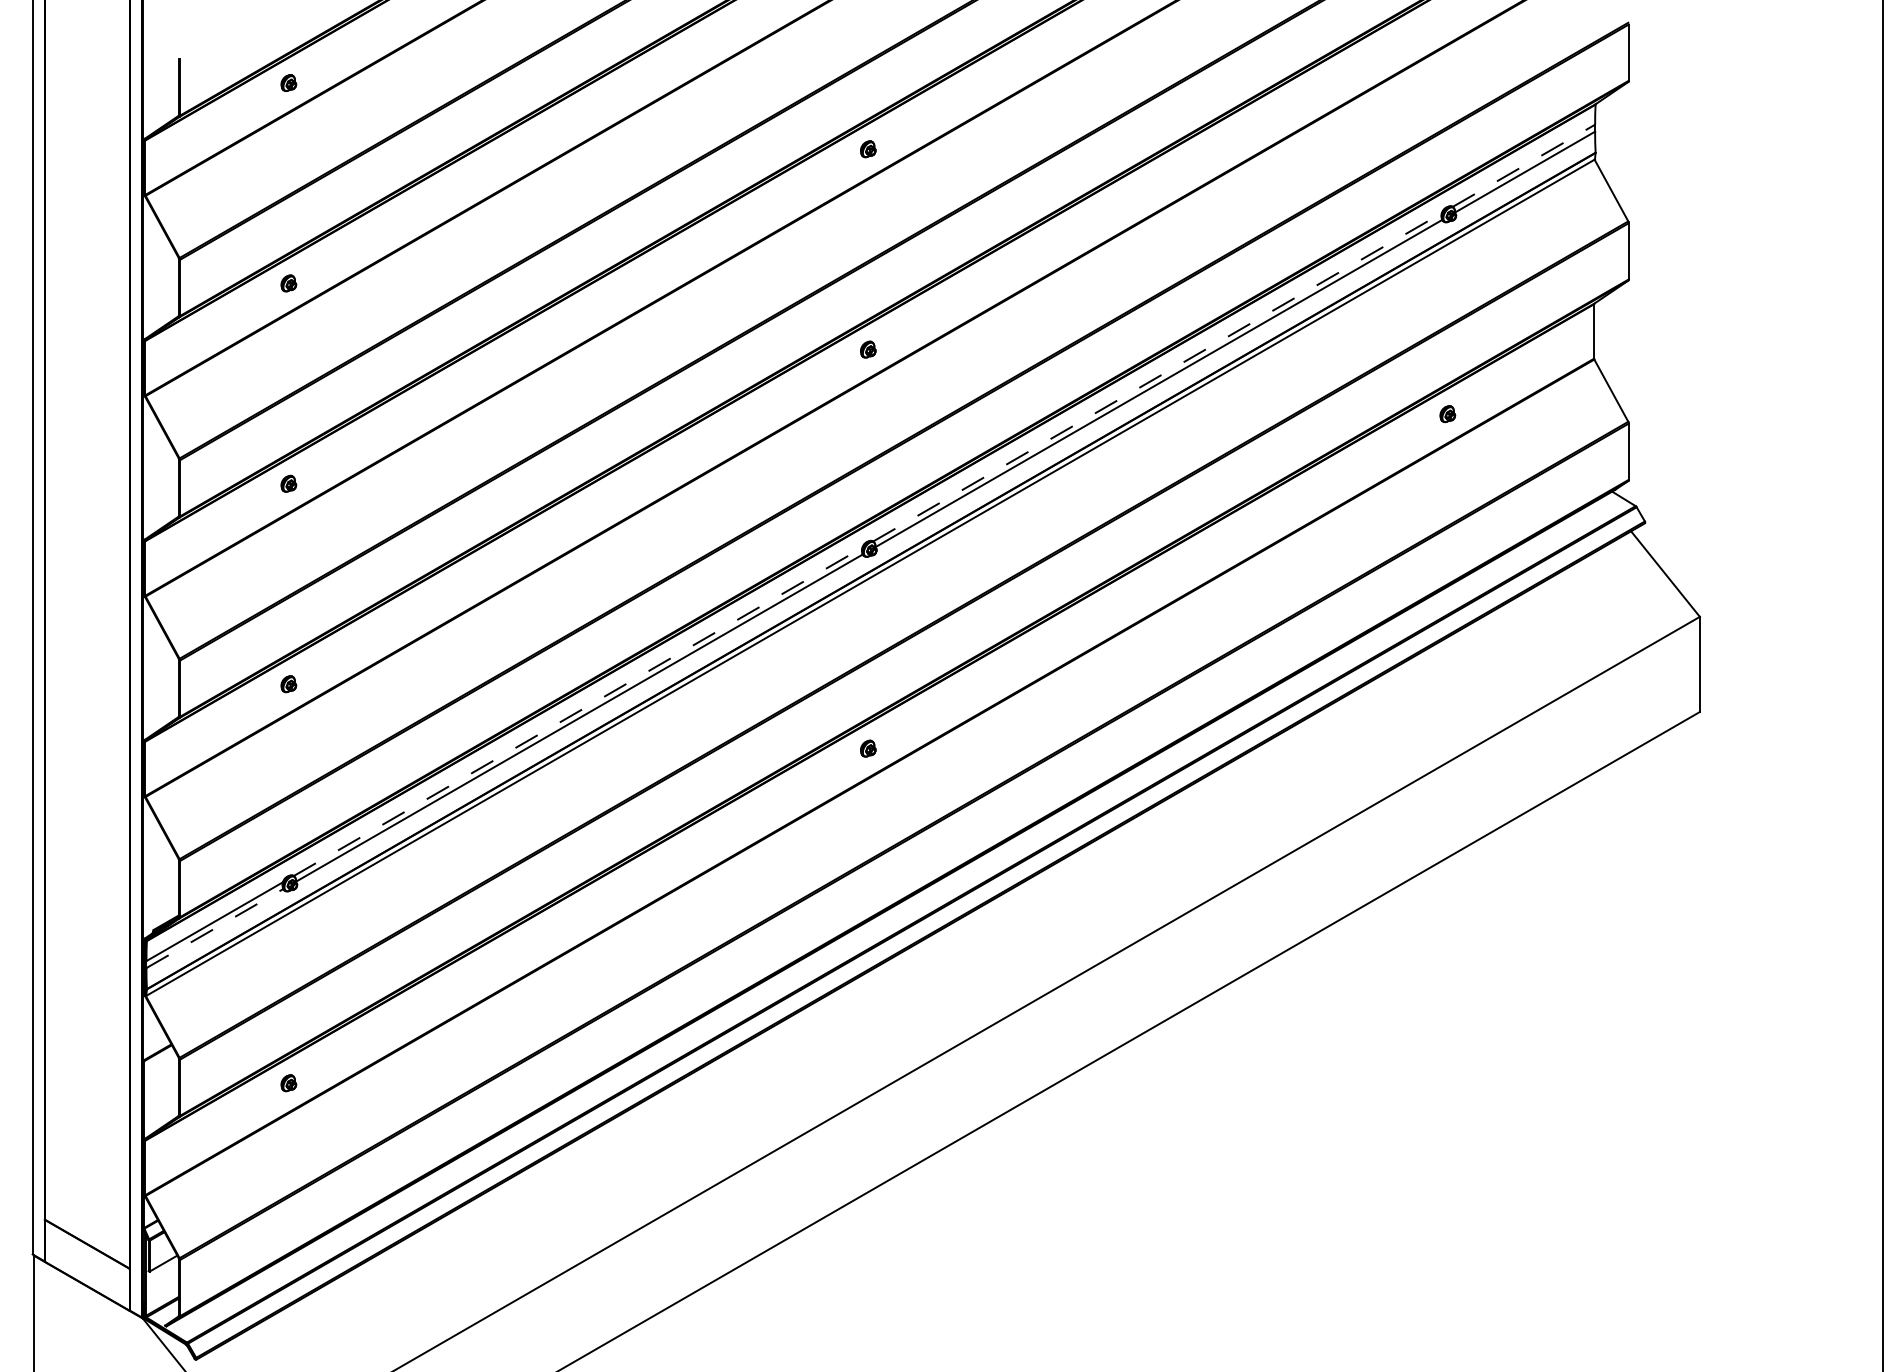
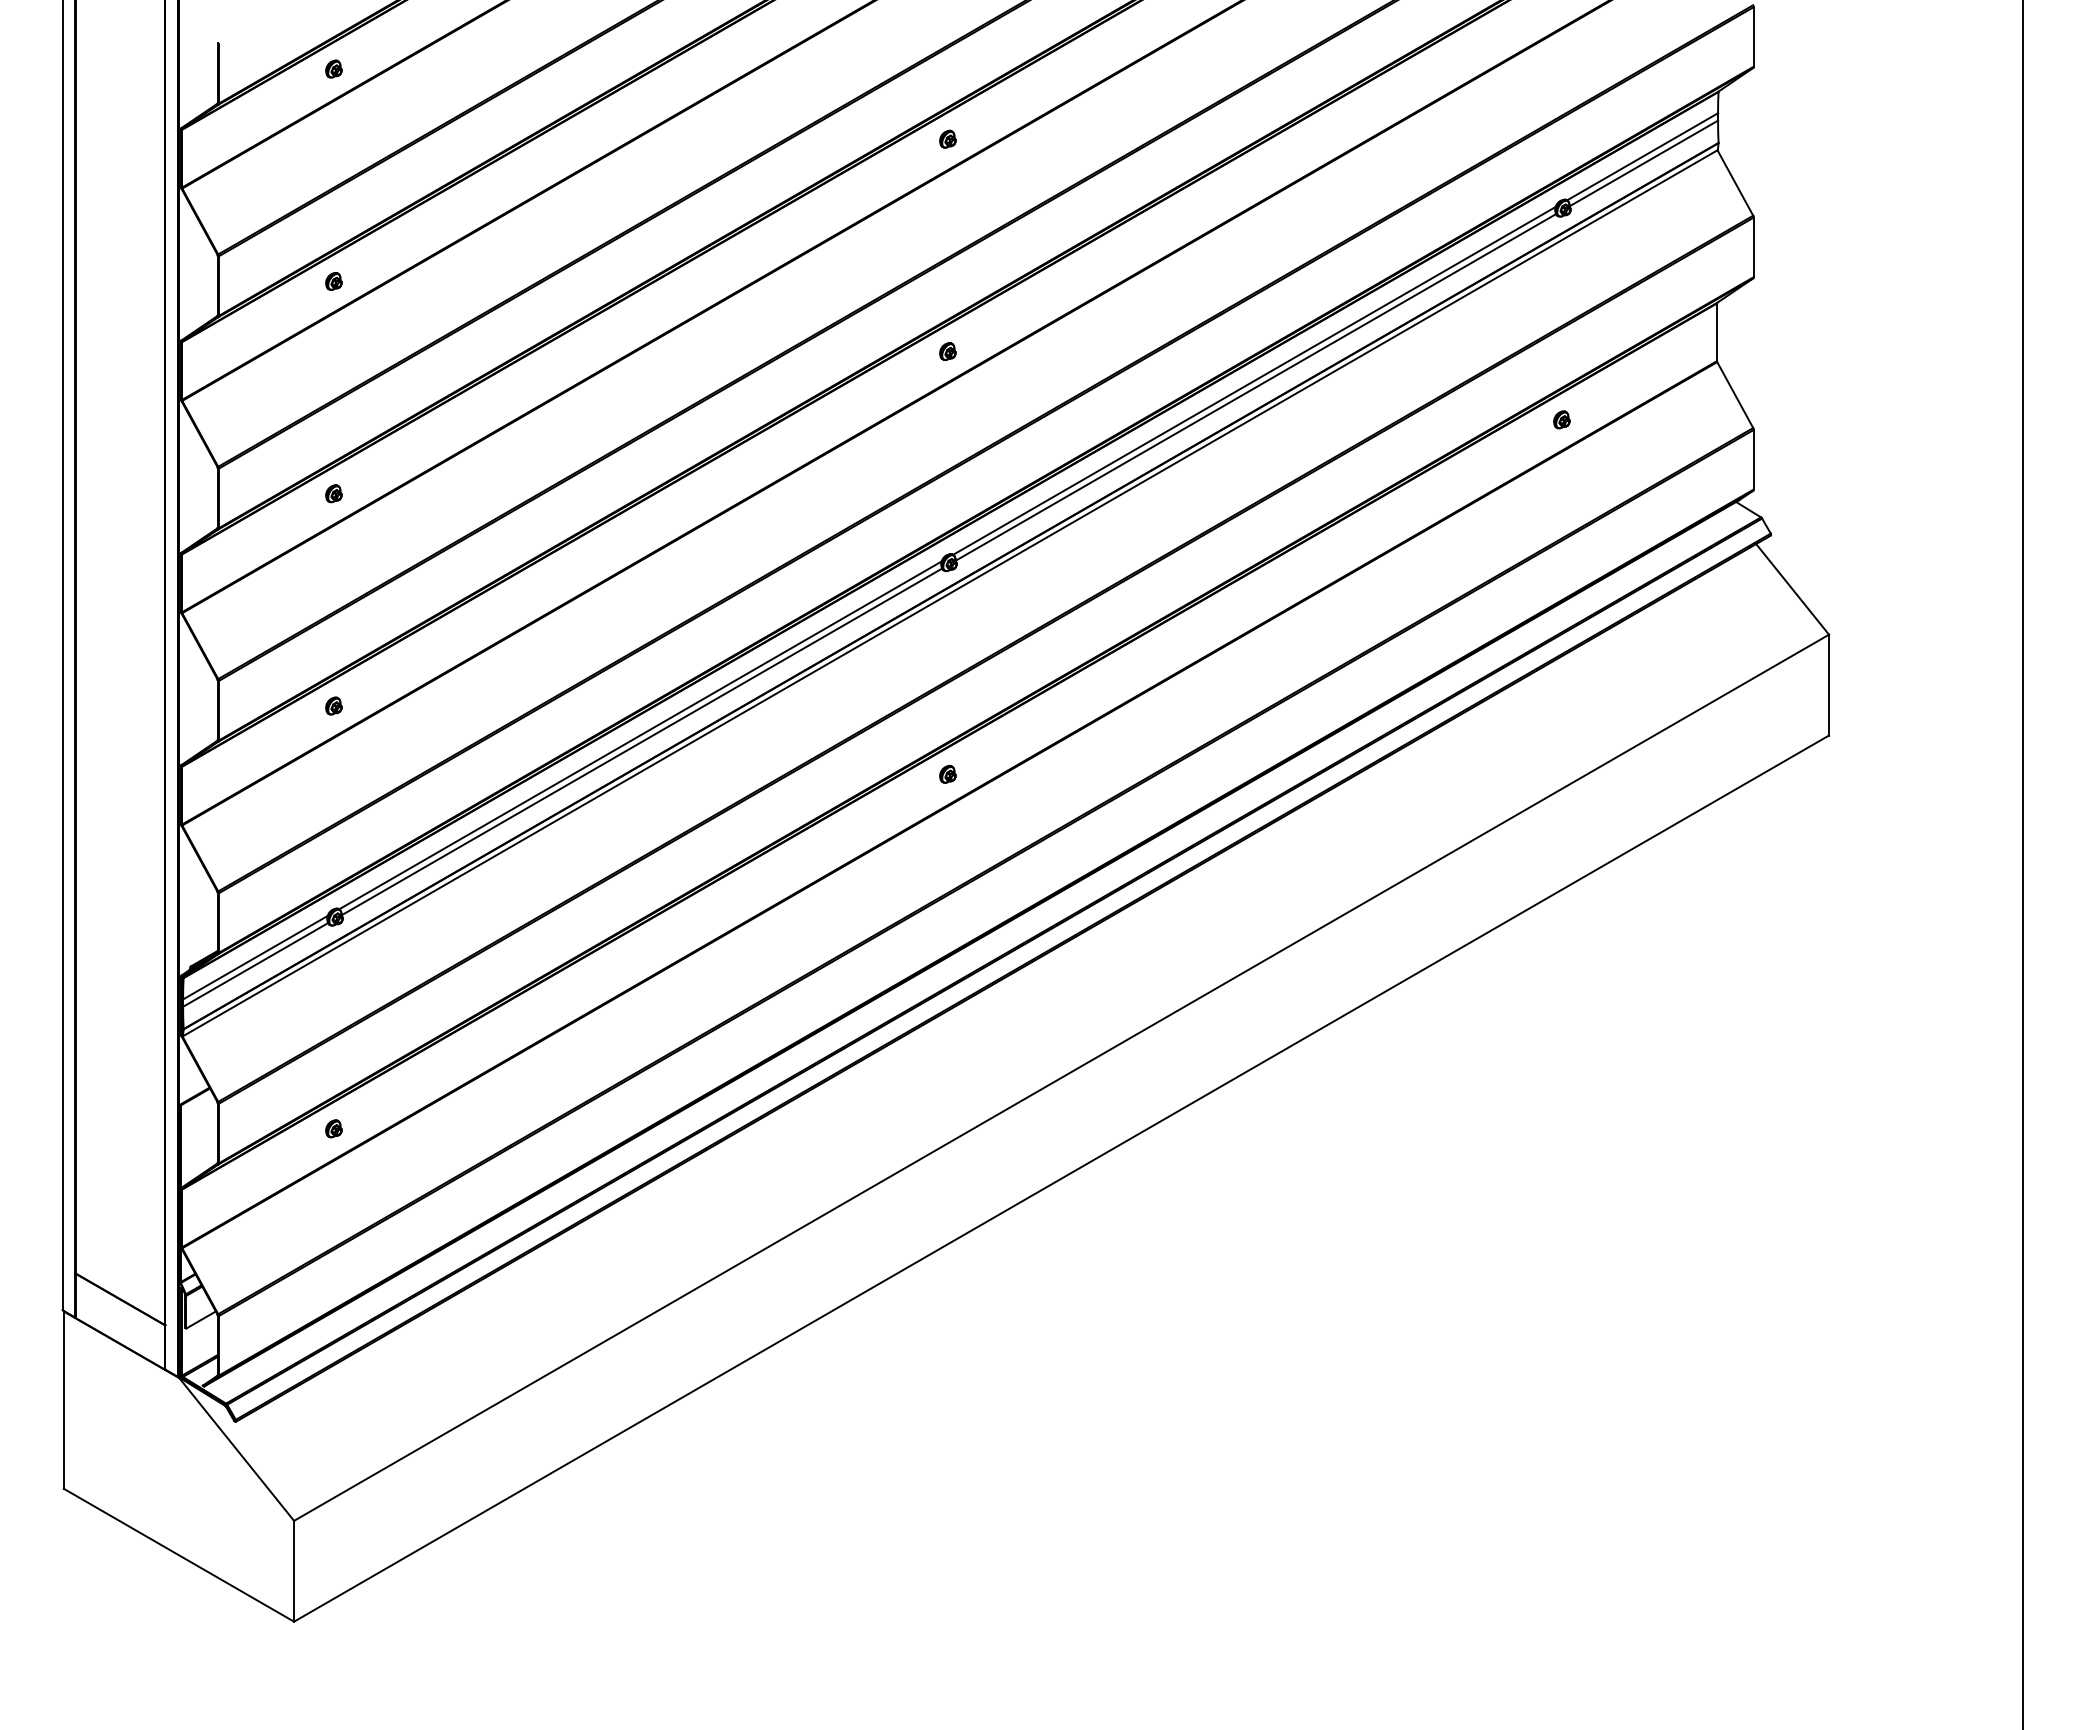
line: (1524, 165) -> (1643, 156), dashed -> solid
line: (1157, 376) -> (1254, 380), dashed -> solid
line: (578, 712) -> (640, 735), dashed -> solid
line: (214, 928) -> (255, 964), dashed -> solid

